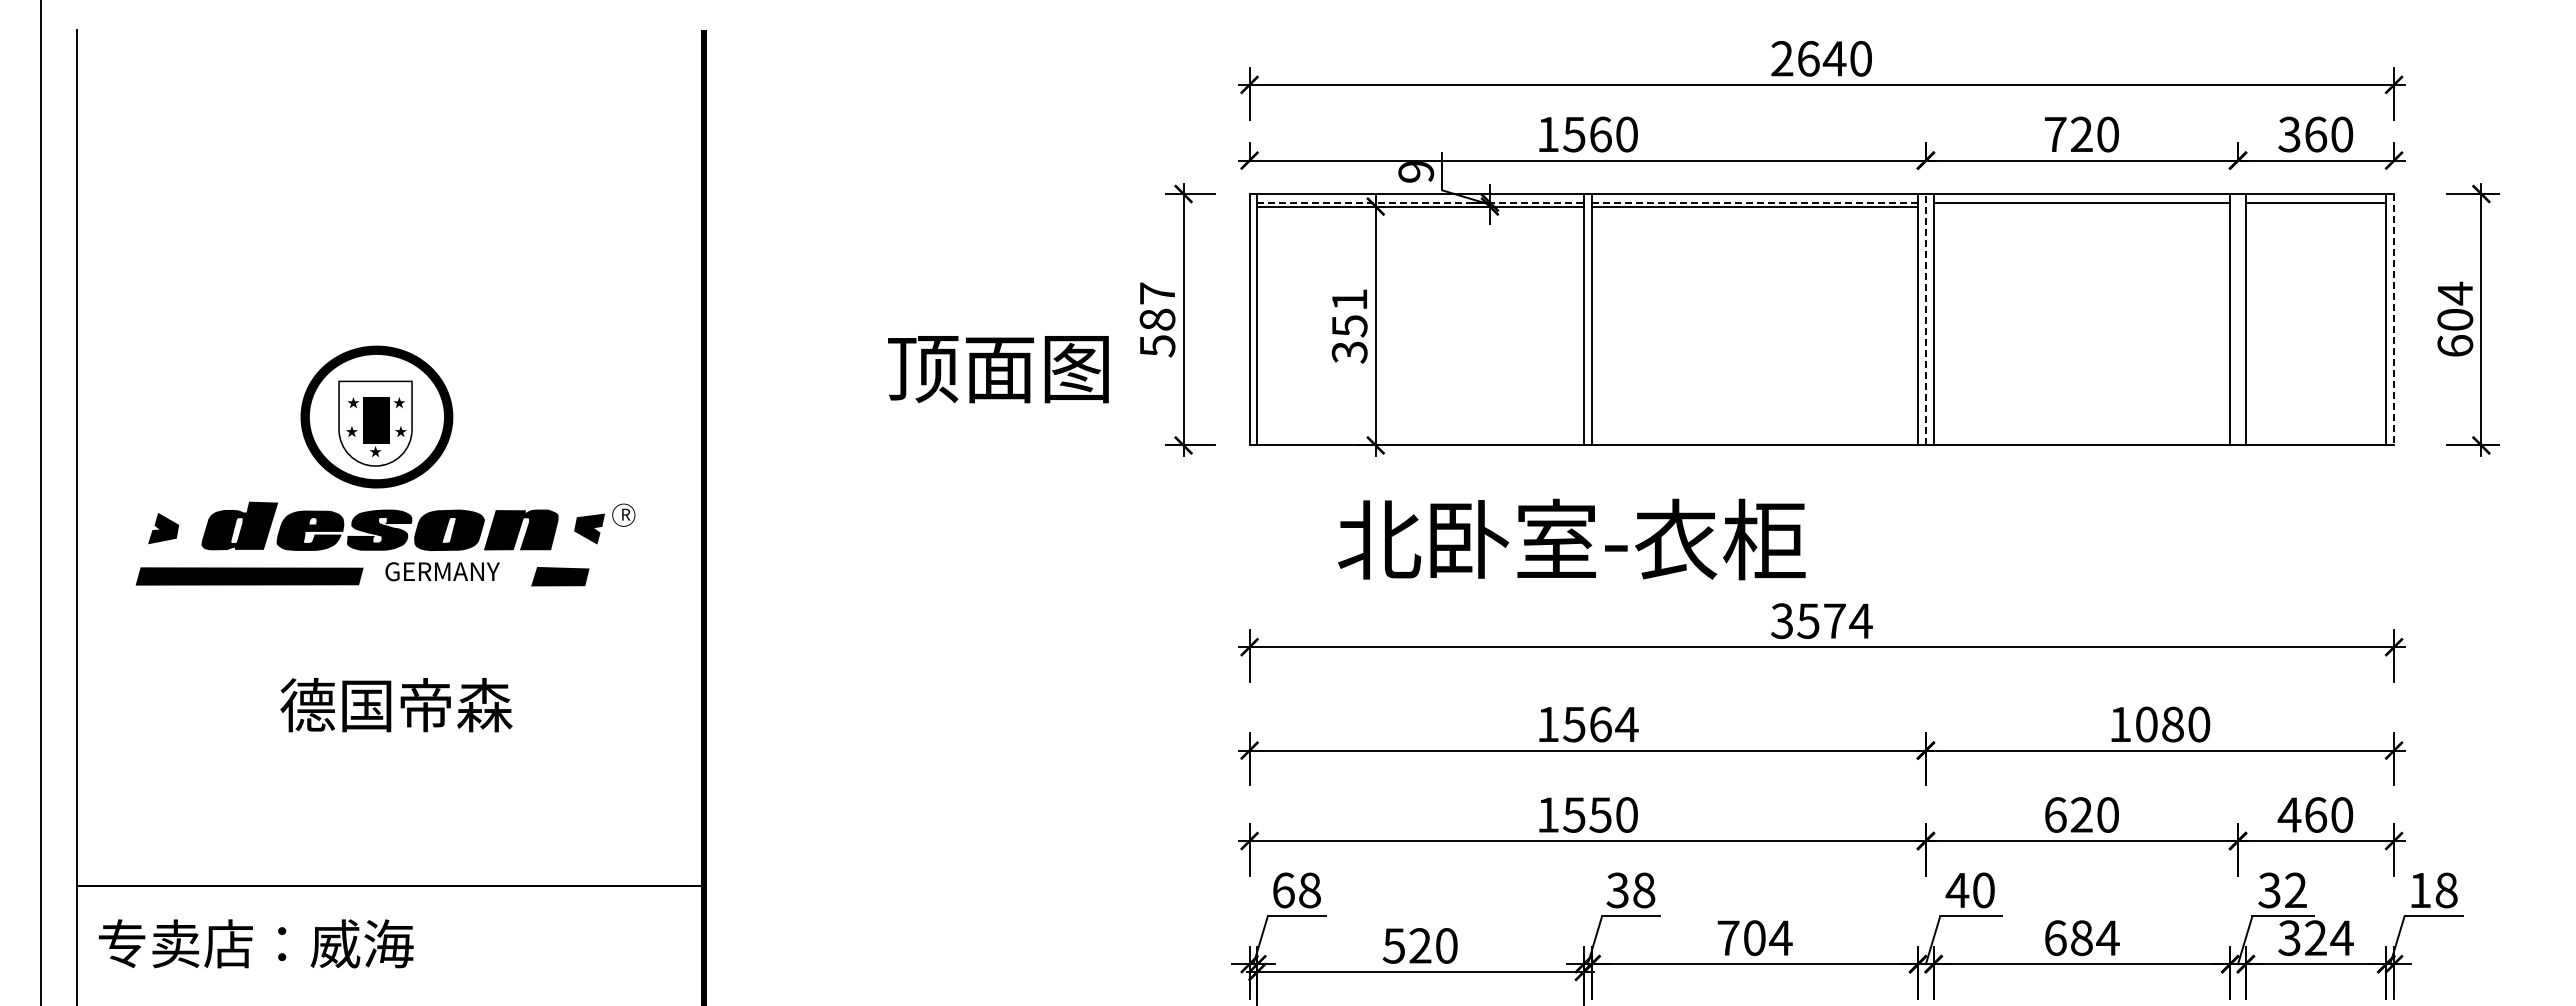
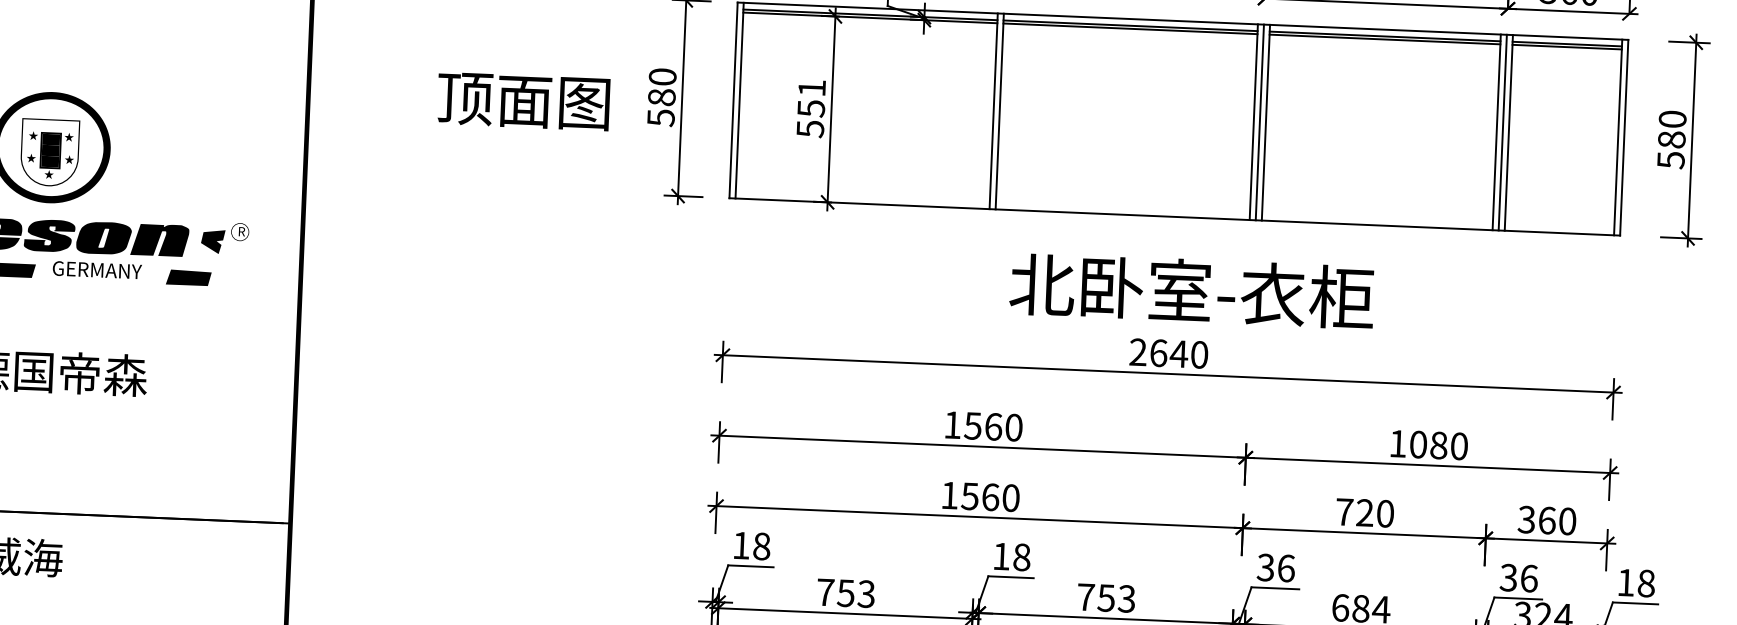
line: (1421, 202) -> (871, 14), dashed -> solid
line: (1755, 202) -> (1131, 25), dashed -> solid
line: (2081, 206) -> (1384, 39), added
line: (2315, 206) -> (1566, 47), added
text: (1157, 293) -> (662, 76), 587 -> 580
line: (1925, 319) -> (1259, 122), dashed -> solid
line: (2238, 319) -> (1503, 132), added
line: (2394, 319) -> (1624, 137), dashed -> solid
text: (2455, 319) -> (1672, 139), 604 -> 580
text: (1349, 352) -> (810, 129), 351 -> 551
text: (998, 369) -> (523, 101), moved
text: (1571, 539) -> (1191, 290), moved
text: (1821, 621) -> (1168, 353), 3574 -> 2640
text: (1626, 724) -> (1013, 427), 1564 -> 1560
text: (1600, 814) -> (990, 496), 1550 -> 1560
text: (2055, 814) -> (1344, 511), 620 -> 720
text: (2289, 814) -> (1526, 519), 460 -> 360
text: (1283, 890) -> (741, 545), 68 -> 18
text: (1617, 890) -> (1001, 556), 38 -> 18
text: (1969, 890) -> (1275, 568), 40 -> 36
text: (2296, 890) -> (1529, 578), 32 -> 36
text: (1767, 938) -> (1116, 598), 704 -> 753
text: (1419, 945) -> (845, 592), 520 -> 753

